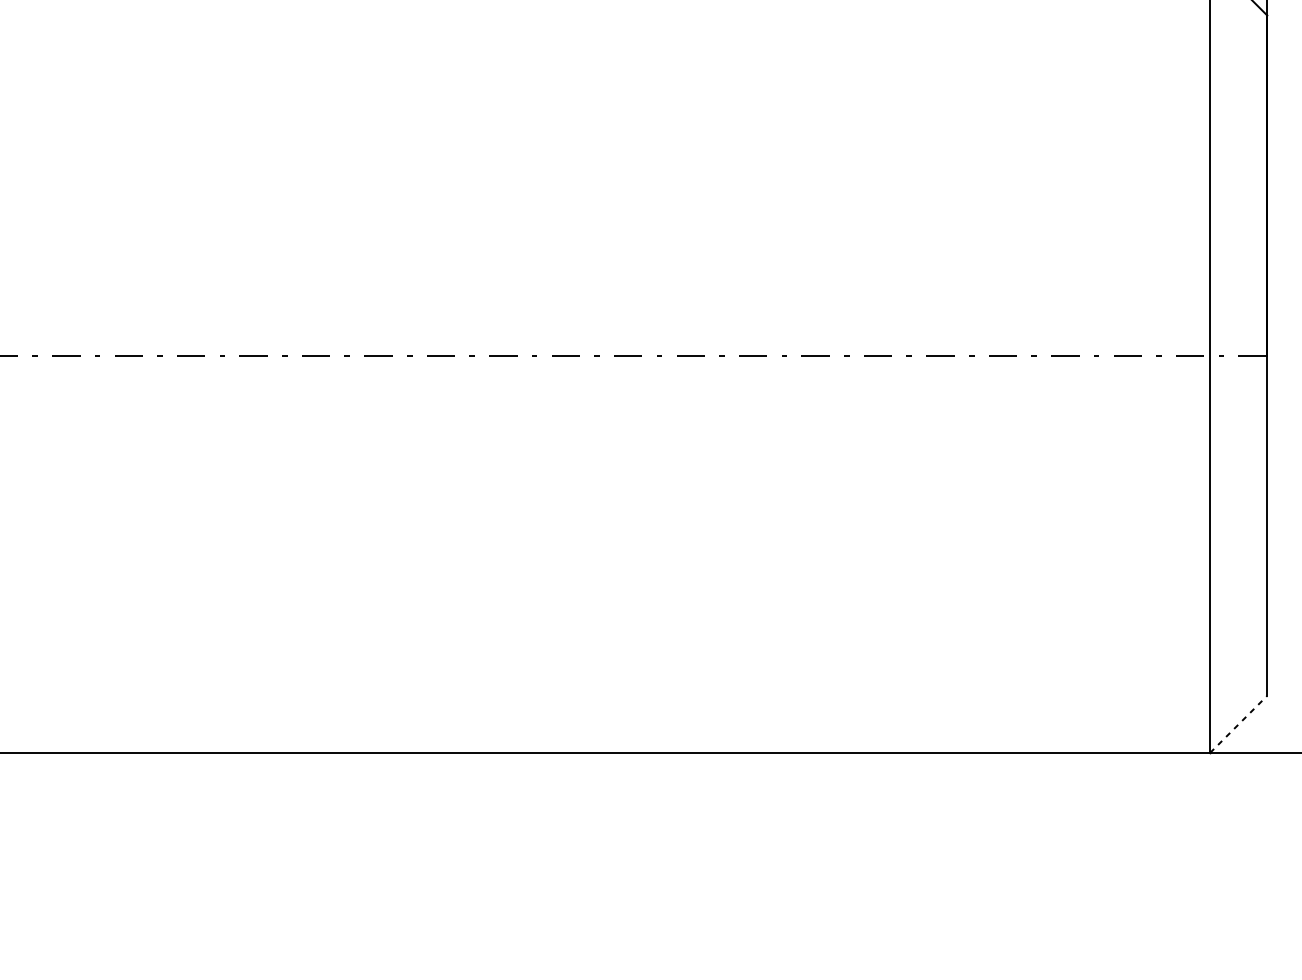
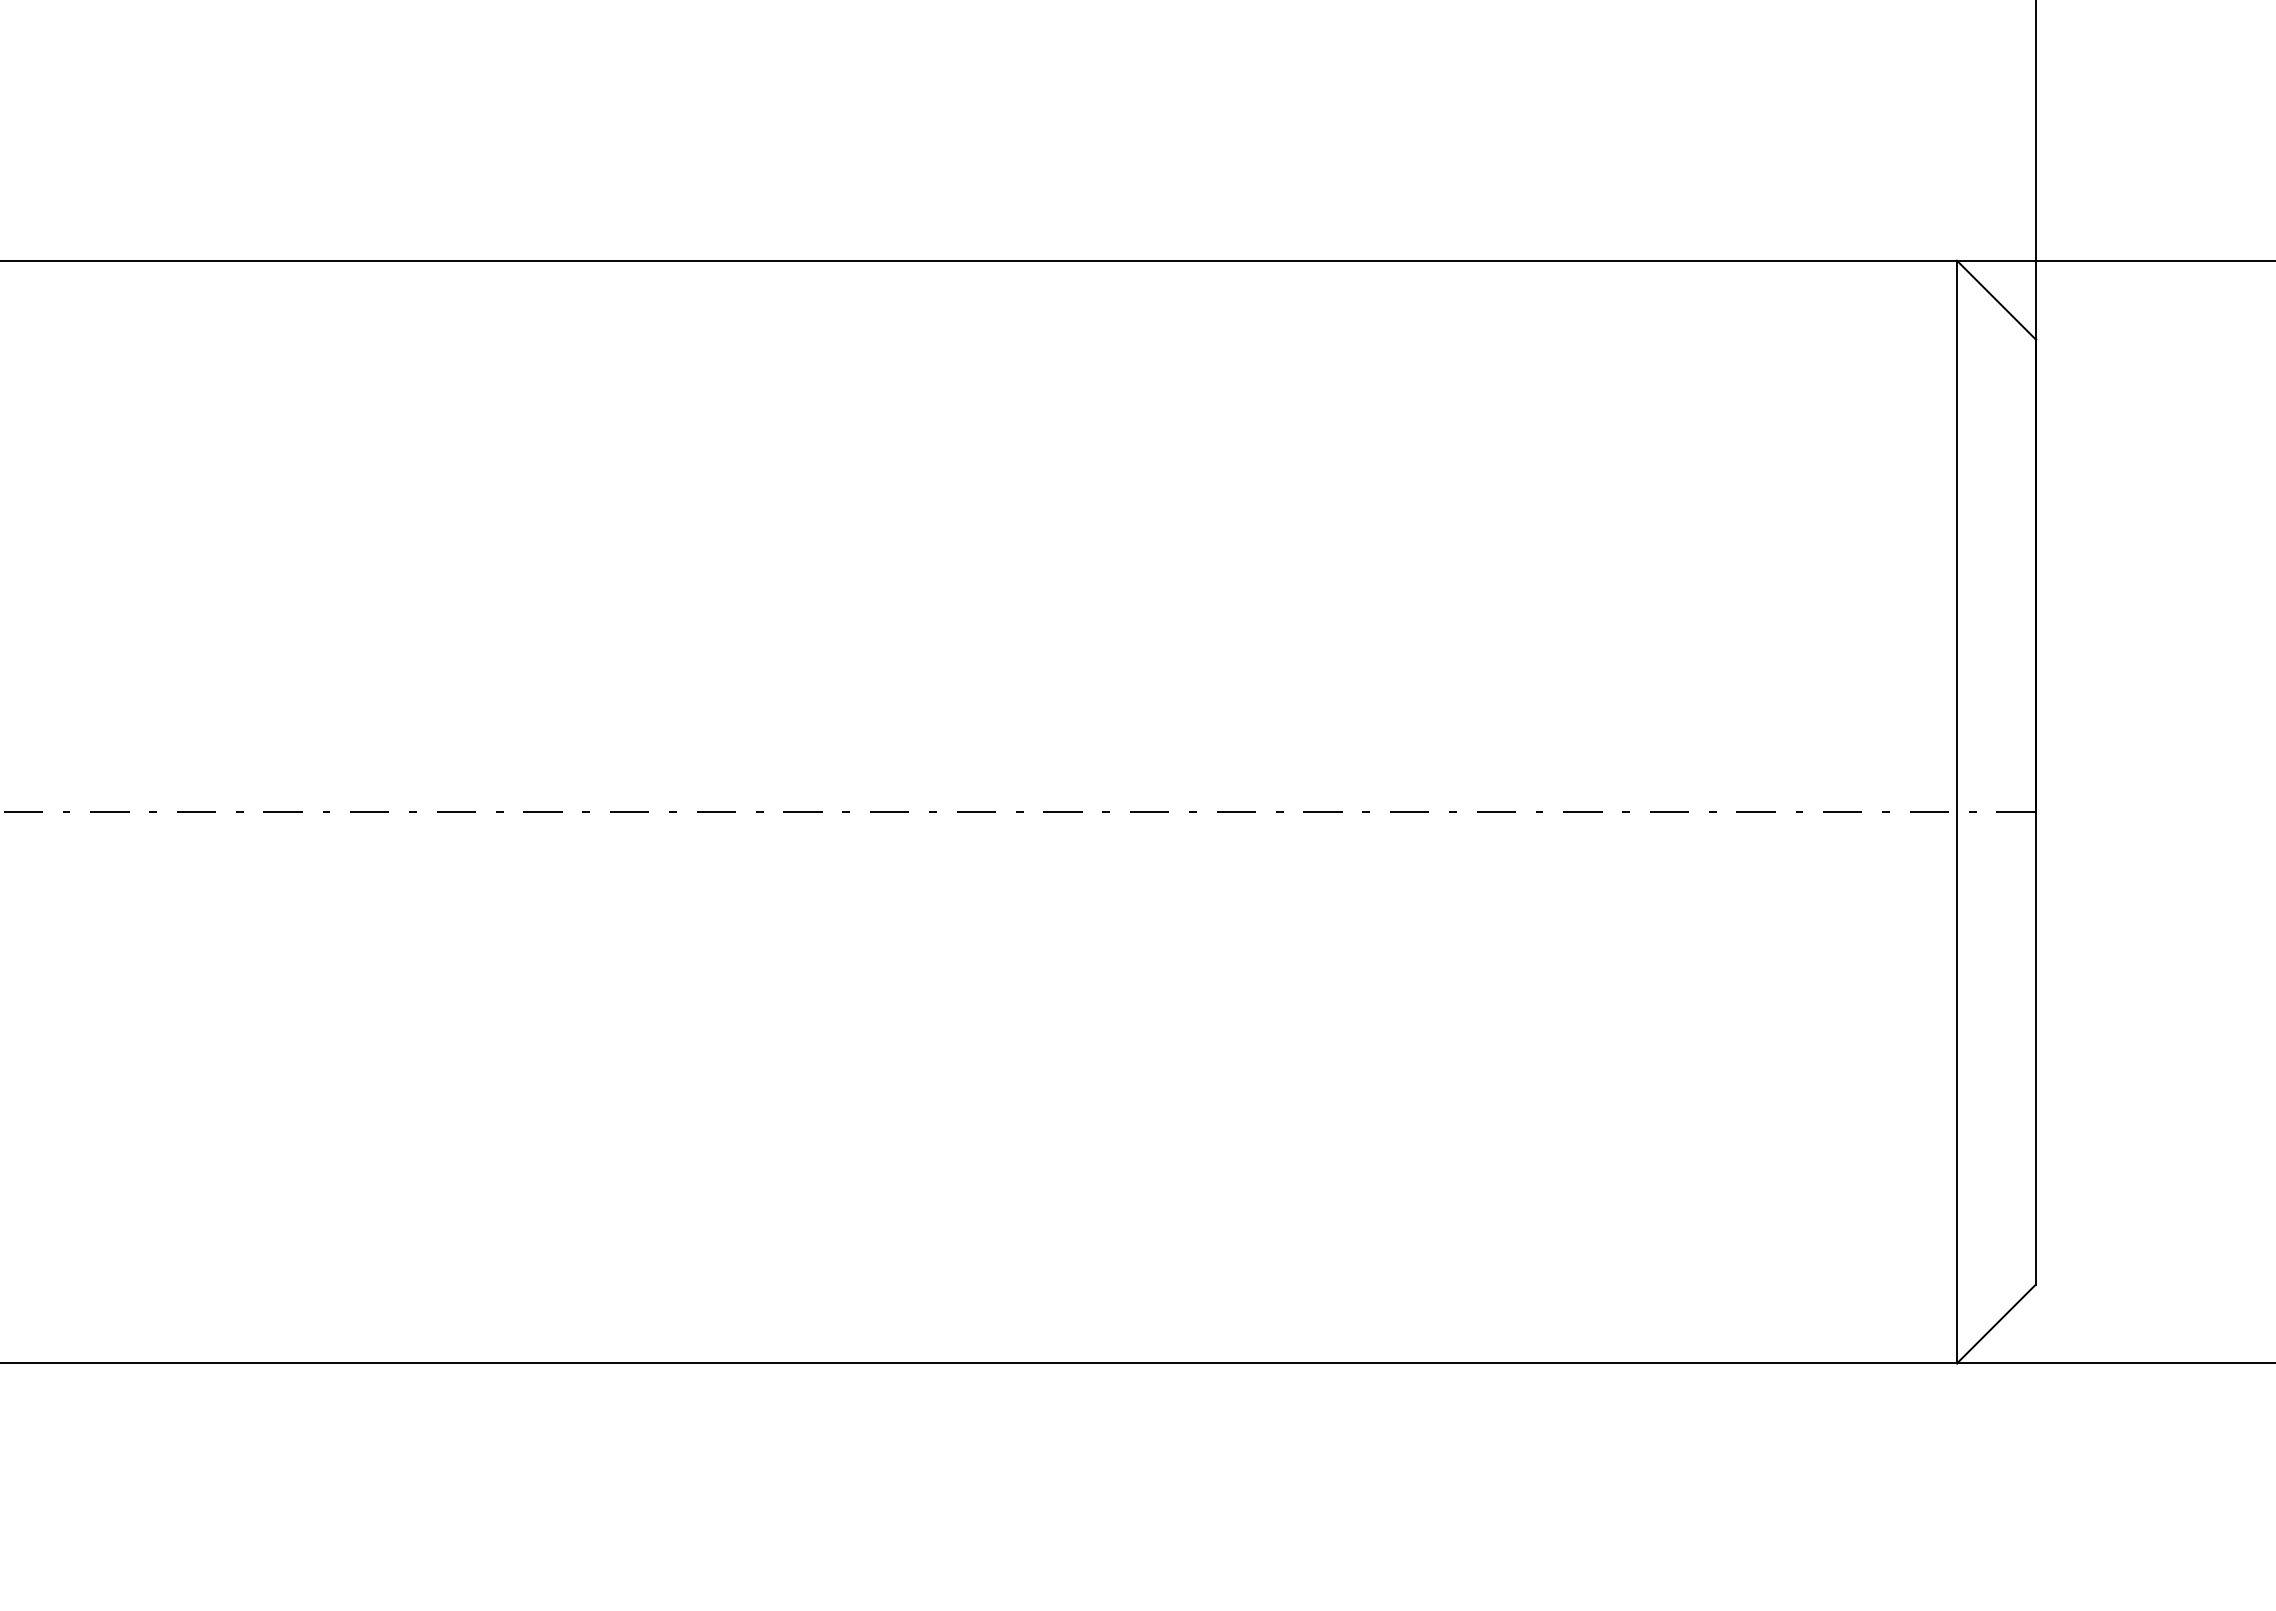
line: (1238, 724) -> (1996, 1324), dashed -> solid

